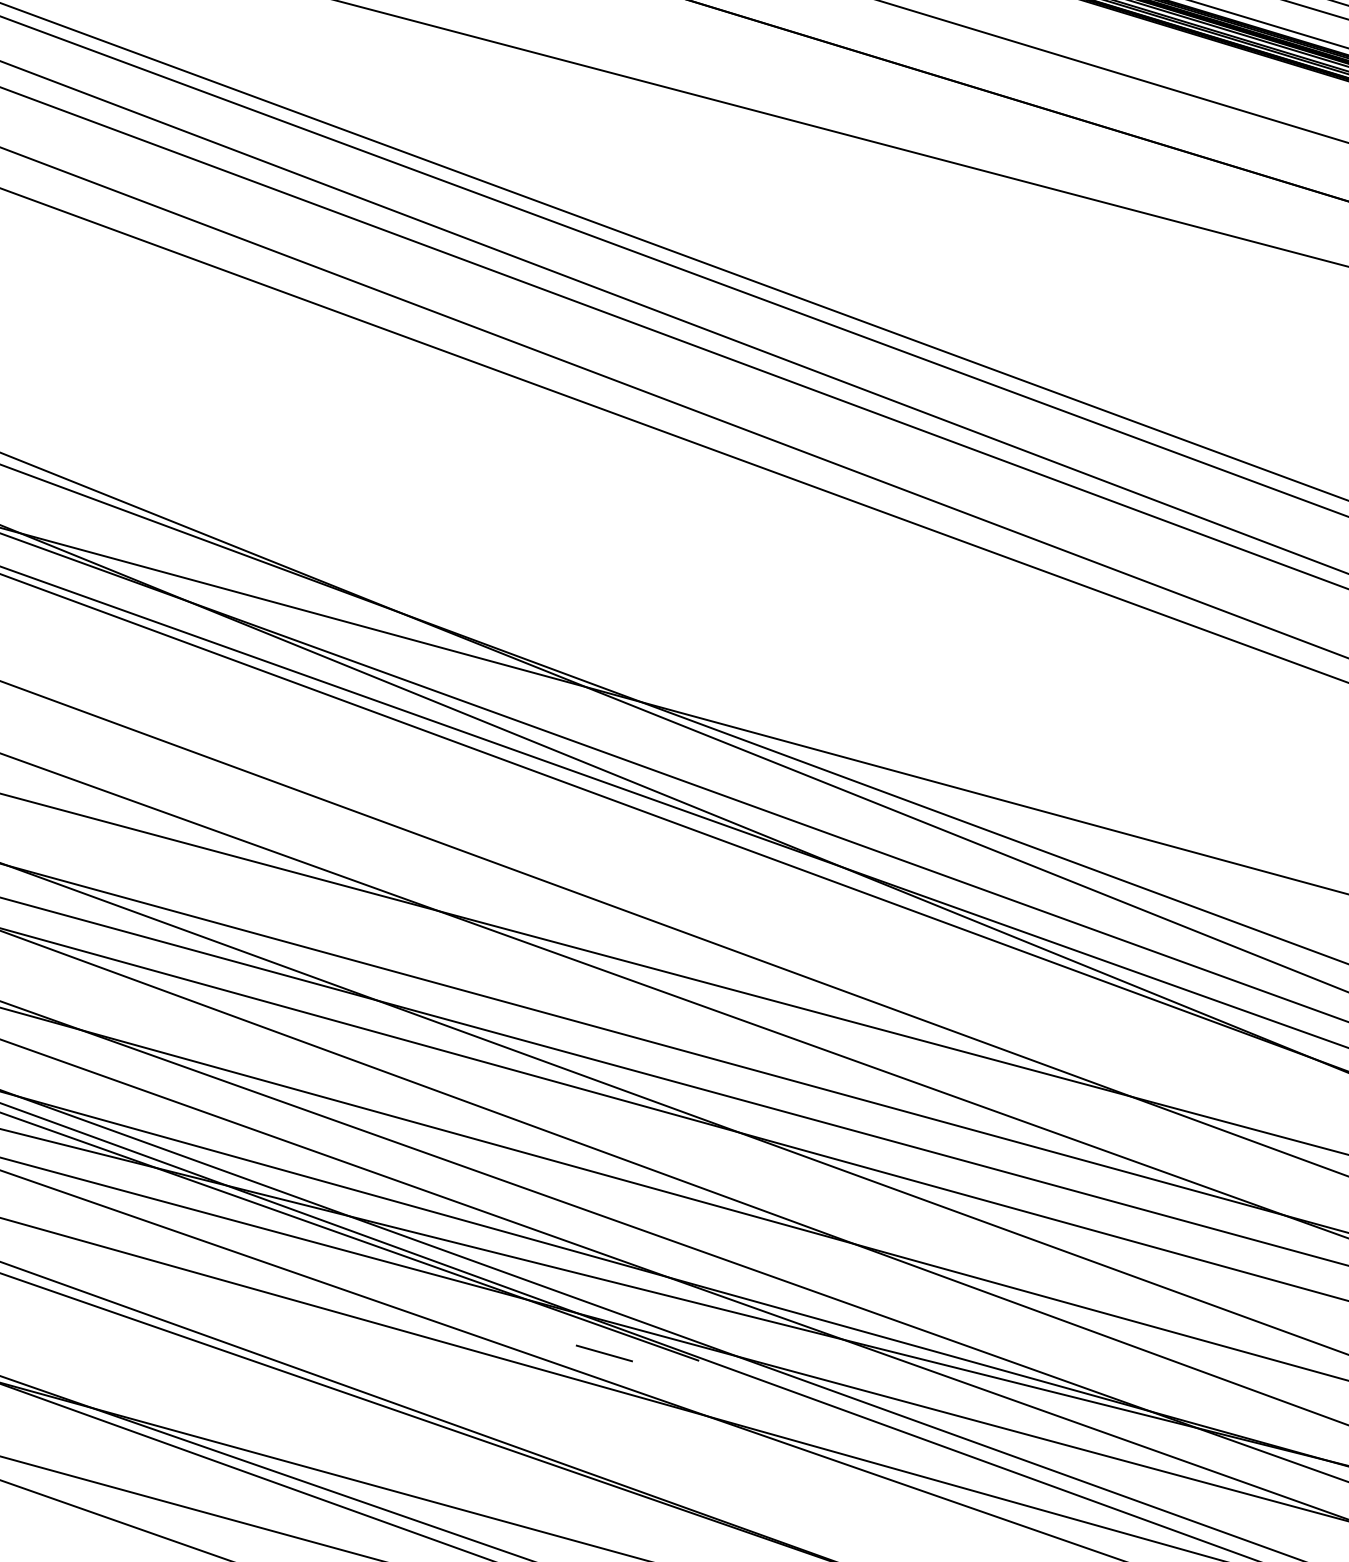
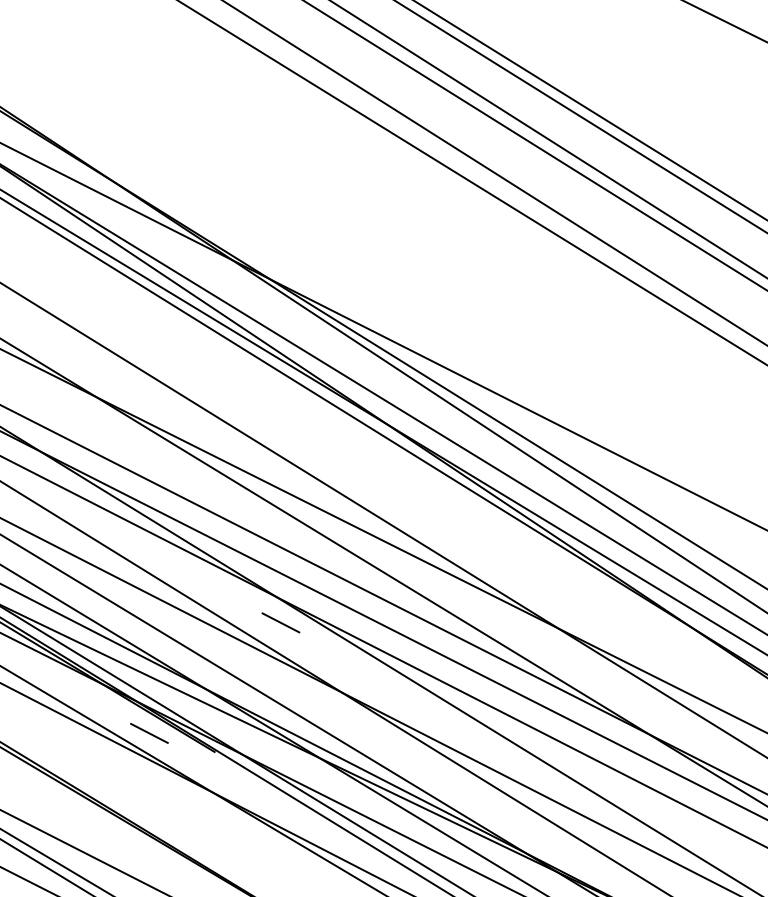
line: (752, 1166) -> (281, 622), added

